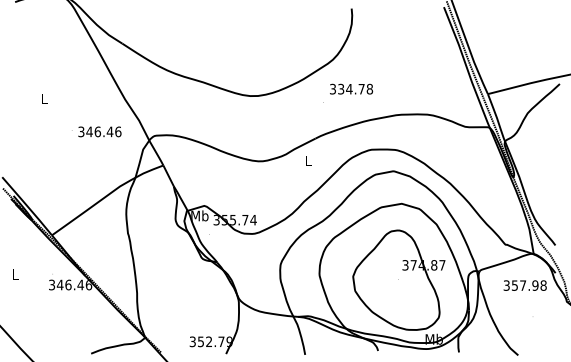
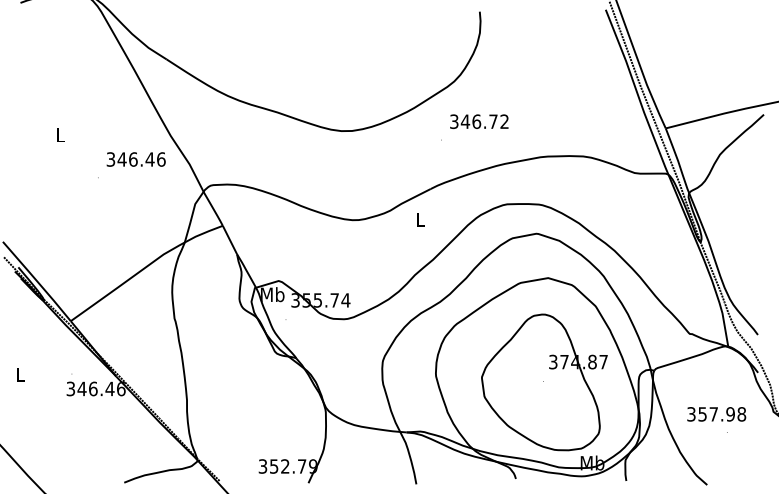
text: (355, 88) -> (485, 120), 334.78 -> 346.72
text: (99, 131) -> (135, 158), moved
text: (524, 285) -> (715, 414), moved

